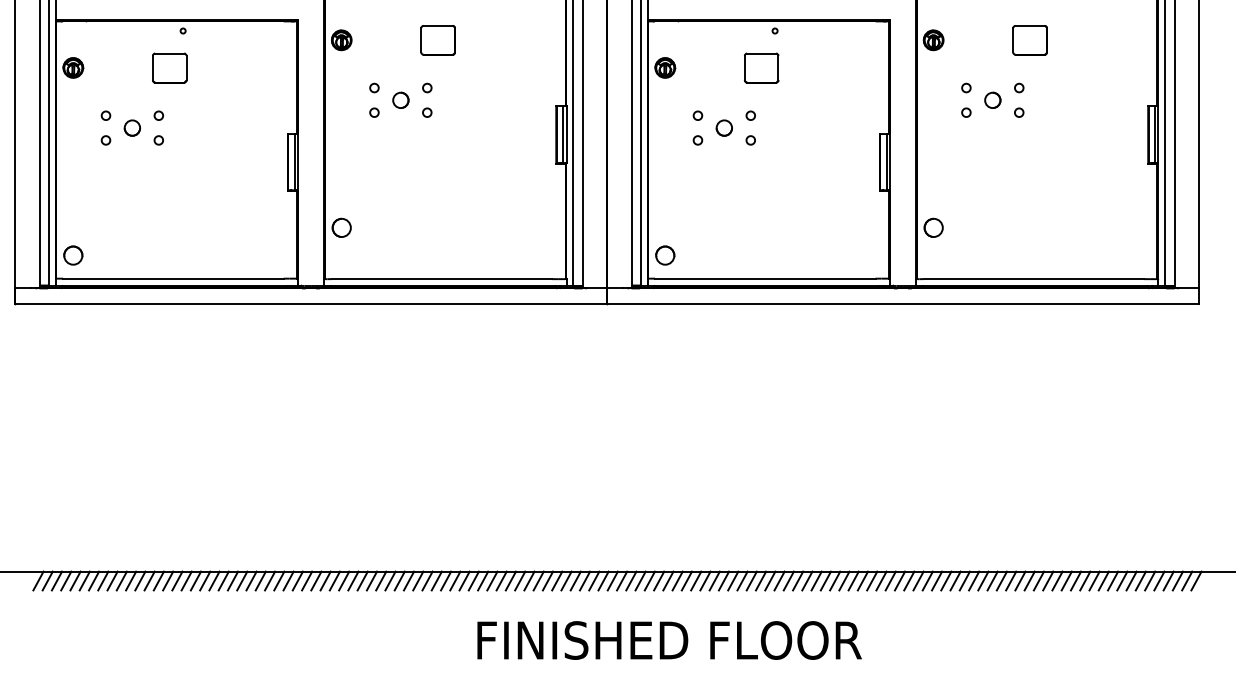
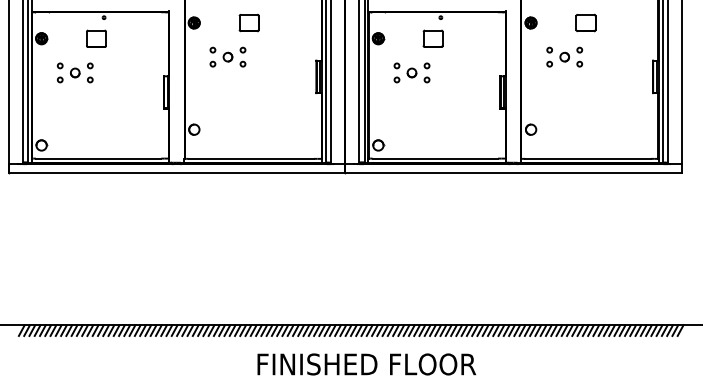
text: (668, 640) -> (366, 364), moved

